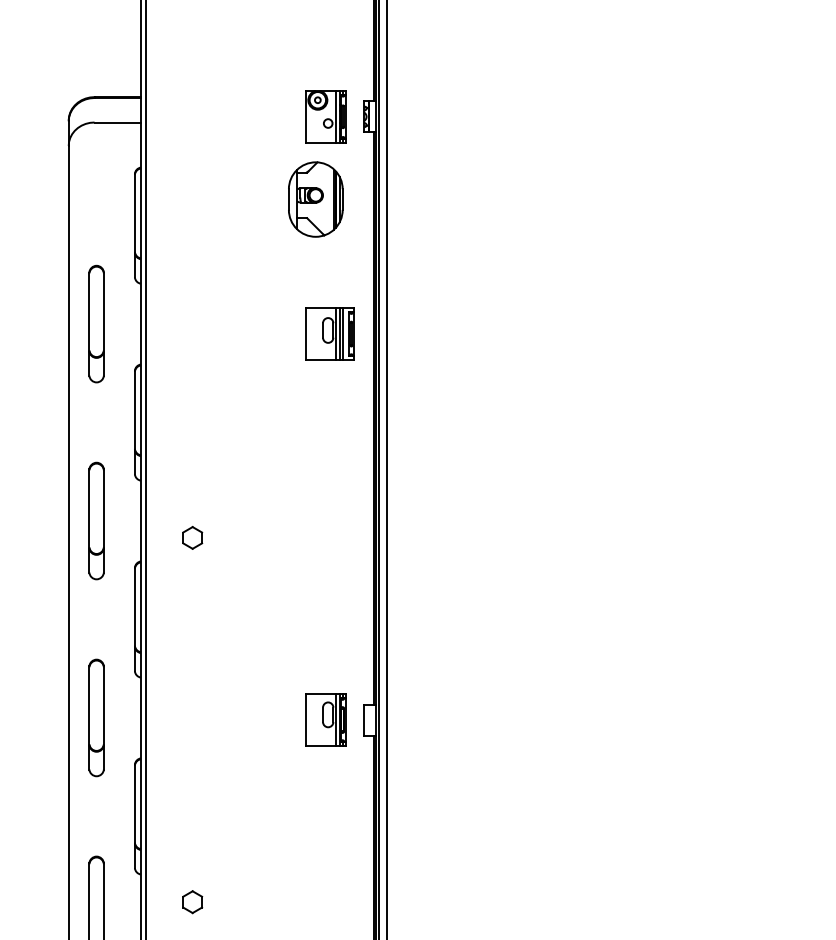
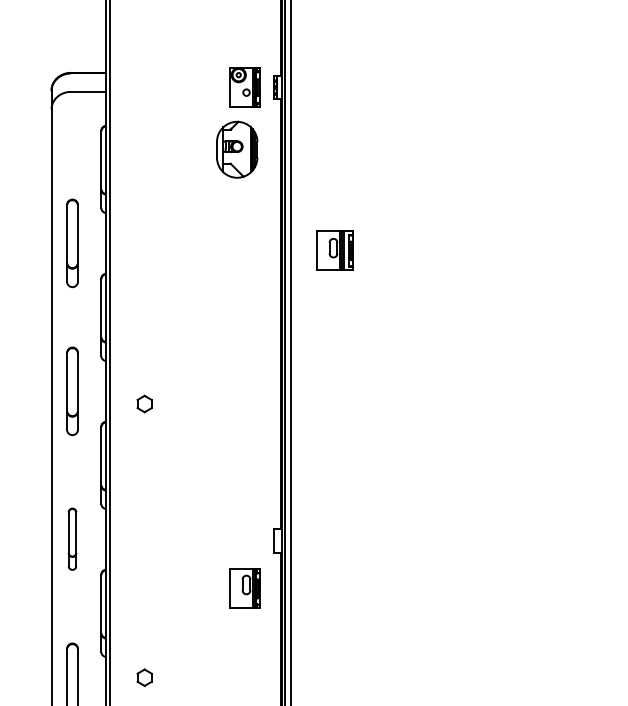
part: (329, 333) -> (334, 250), moved
part: (96, 716) -> (72, 538), size x0.7
part: (325, 719) -> (244, 588), moved

